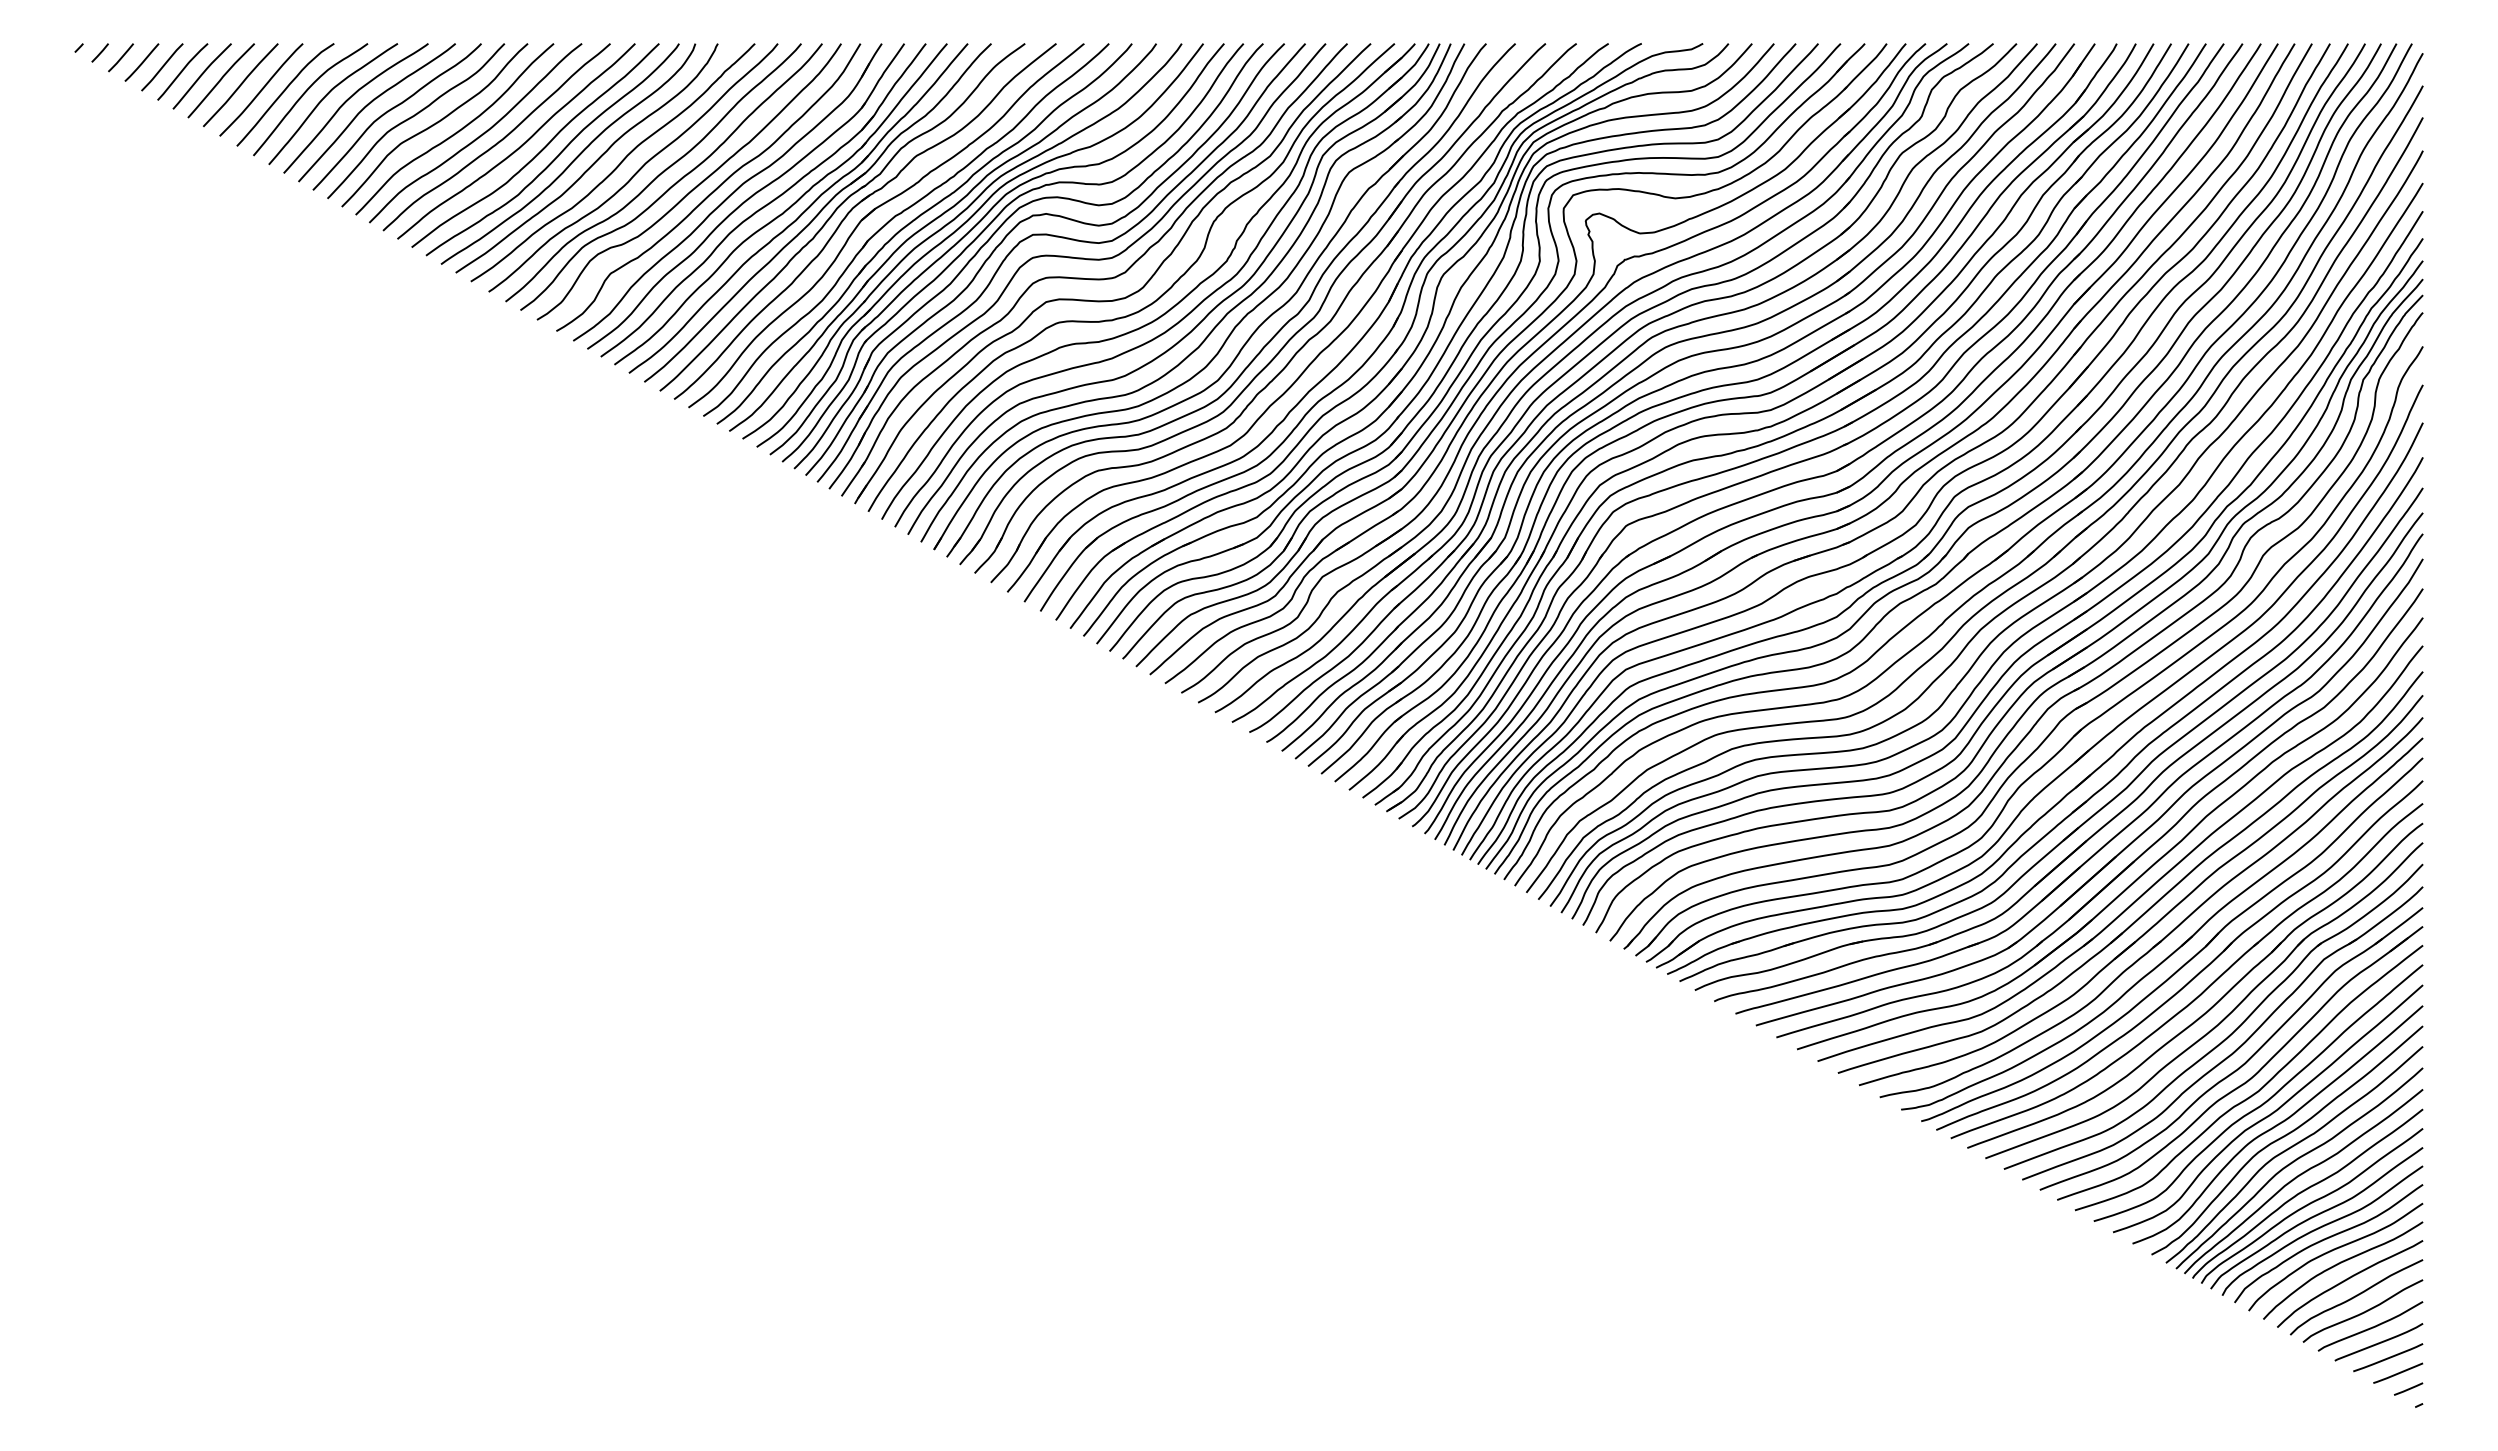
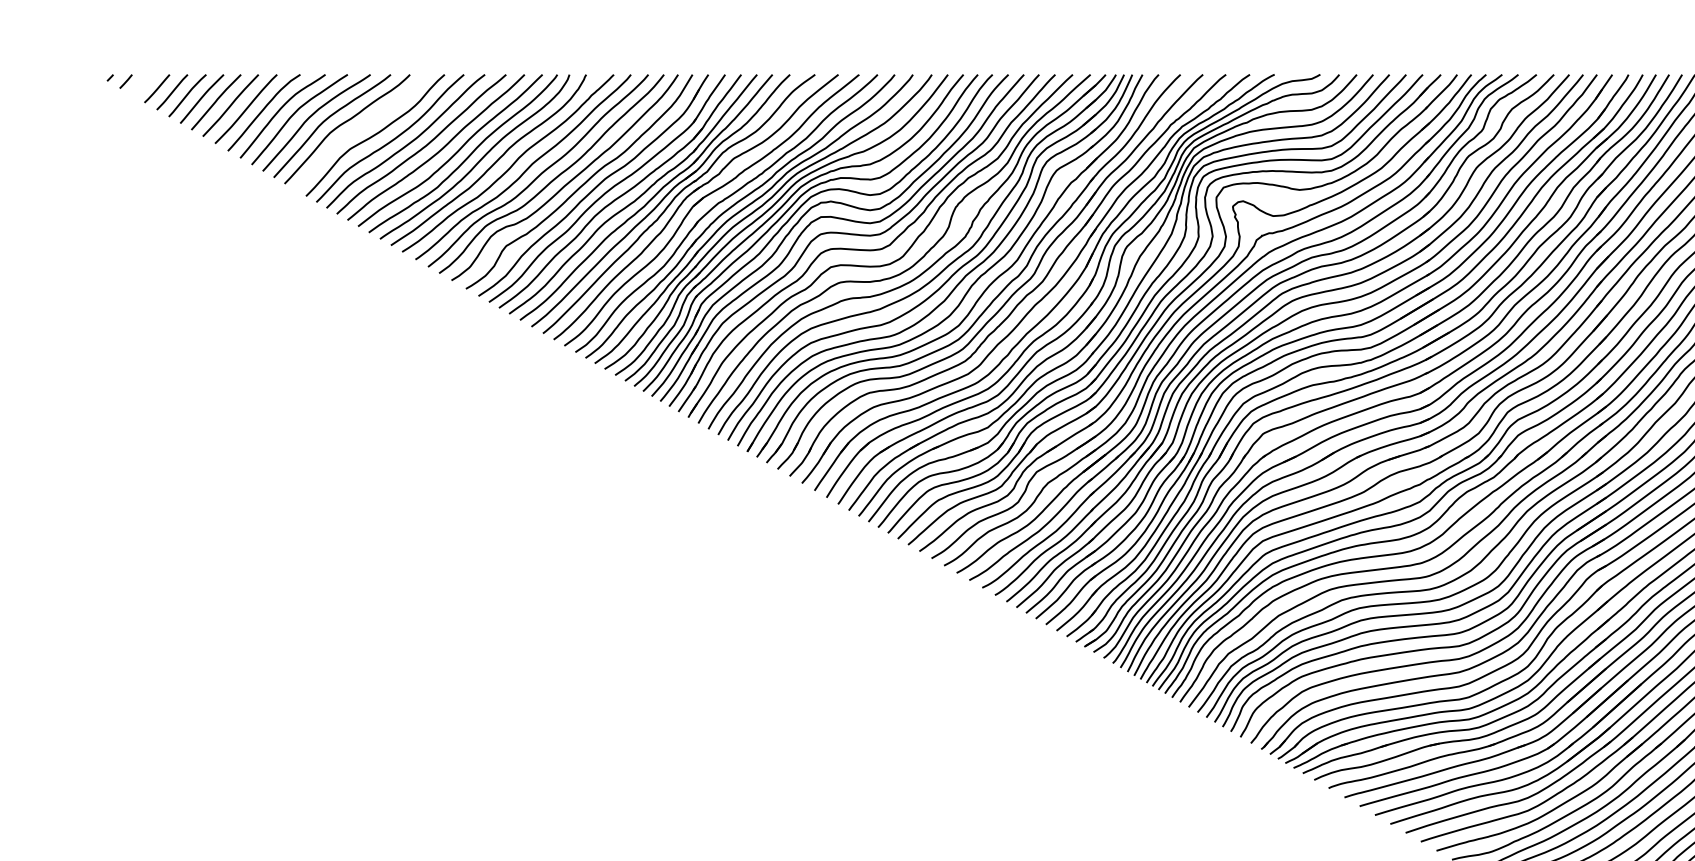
line: (120, 57) -> (141, 84), removed
curve: (413, 117) -> (359, 129), removed

